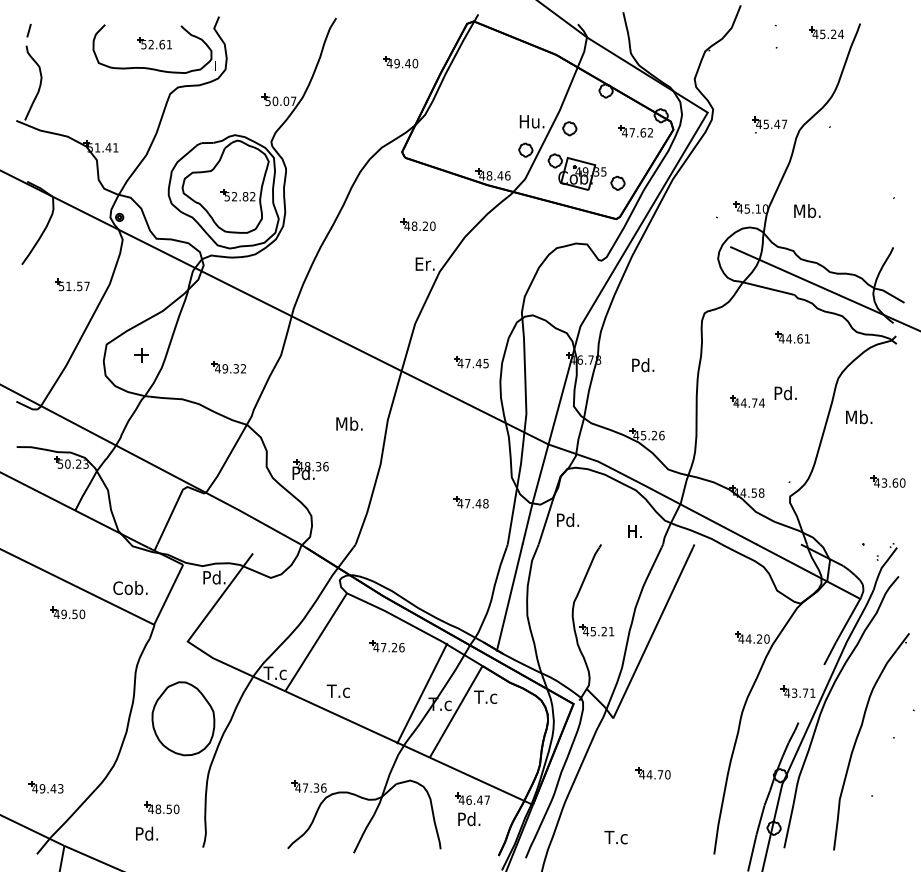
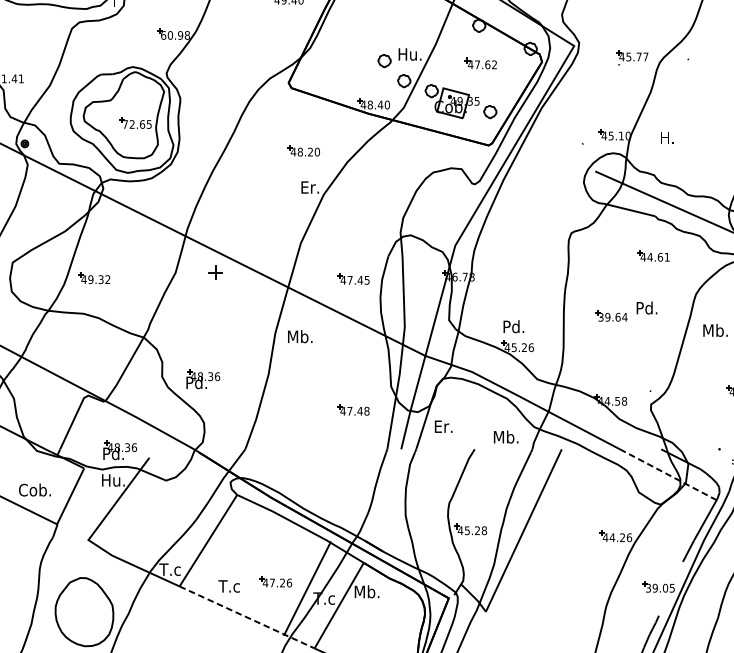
text: (280, 101) -> (175, 35), 50.07 -> 60.98
text: (777, 123) -> (639, 56), 45.47 -> 45.77
part: (569, 128) -> (384, 60), moved
part: (635, 131) -> (480, 63), moved
text: (507, 175) -> (387, 104), 48.46 -> 48.40
text: (239, 196) -> (136, 124), 52.82 -> 72.65
text: (807, 211) -> (667, 138), Mb. -> H.
part: (141, 355) -> (215, 272), moved
text: (643, 365) -> (514, 327), moved
part: (228, 367) -> (93, 278), moved
text: (745, 402) -> (609, 316), 44.74 -> 39.64
text: (349, 423) -> (300, 336), moved
text: (568, 520) -> (444, 426), Pd. -> Er.
text: (634, 531) -> (505, 437), H. -> Mb.
part: (221, 545) -> (120, 450), added
line: (809, 571) -> (669, 474), solid -> dashed
text: (214, 577) -> (113, 480), Pd. -> Hu.
line: (509, 597) -> (389, 498), removed
text: (611, 631) -> (484, 530), 45.21 -> 45.28
text: (766, 638) -> (629, 537), 44.20 -> 44.26
part: (386, 646) -> (275, 581), moved
text: (799, 692) -> (659, 587), 43.71 -> 39.05
text: (485, 696) -> (366, 591), T.c -> Mb.
line: (357, 724) -> (247, 617), solid -> dashed

